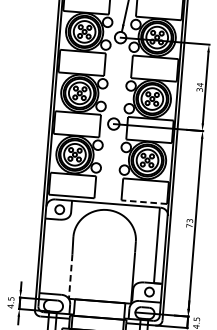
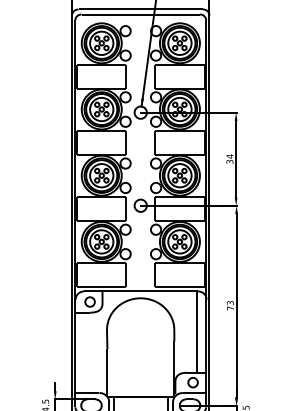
line: (143, 201) -> (179, 286), dashed -> solid
line: (70, 276) -> (107, 372), dashed -> solid

